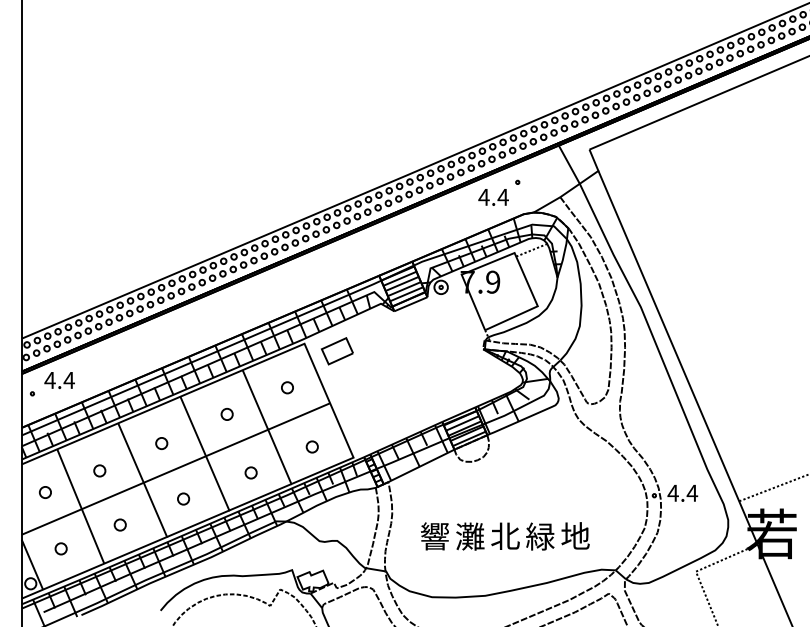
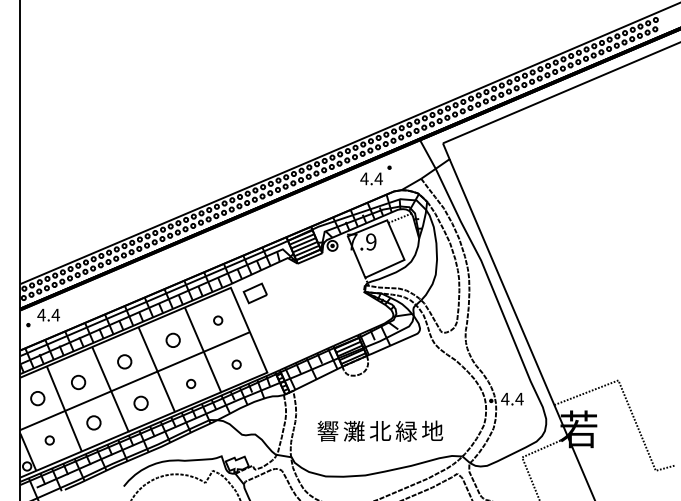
part: (227, 414) -> (173, 340), size x1.6
part: (161, 444) -> (124, 362), size x1.6
part: (99, 470) -> (78, 382), size x1.6
part: (46, 492) -> (38, 398), size x1.6
part: (183, 499) -> (140, 403), size x1.6
part: (119, 524) -> (93, 422), size x1.6

